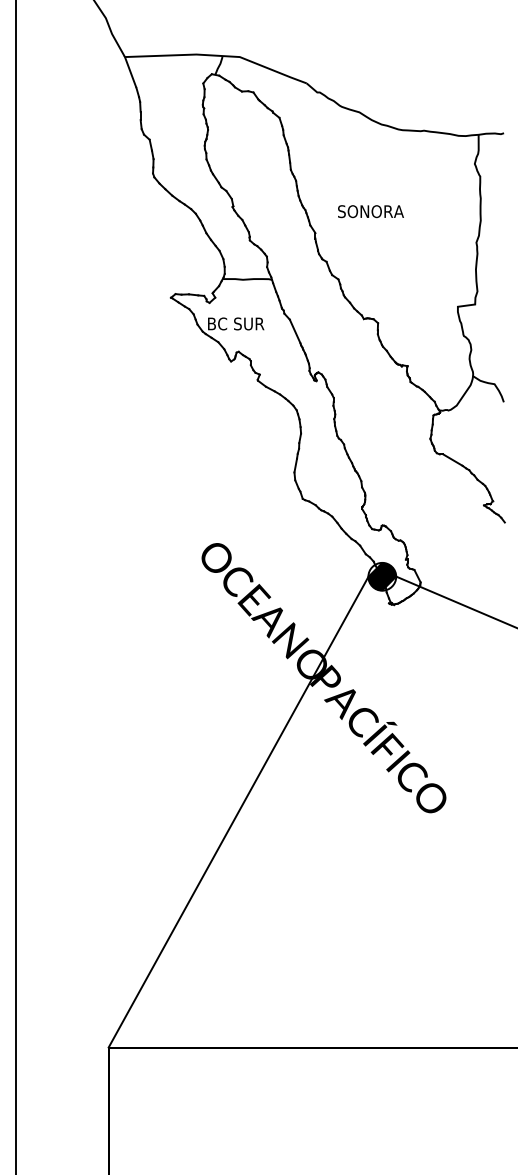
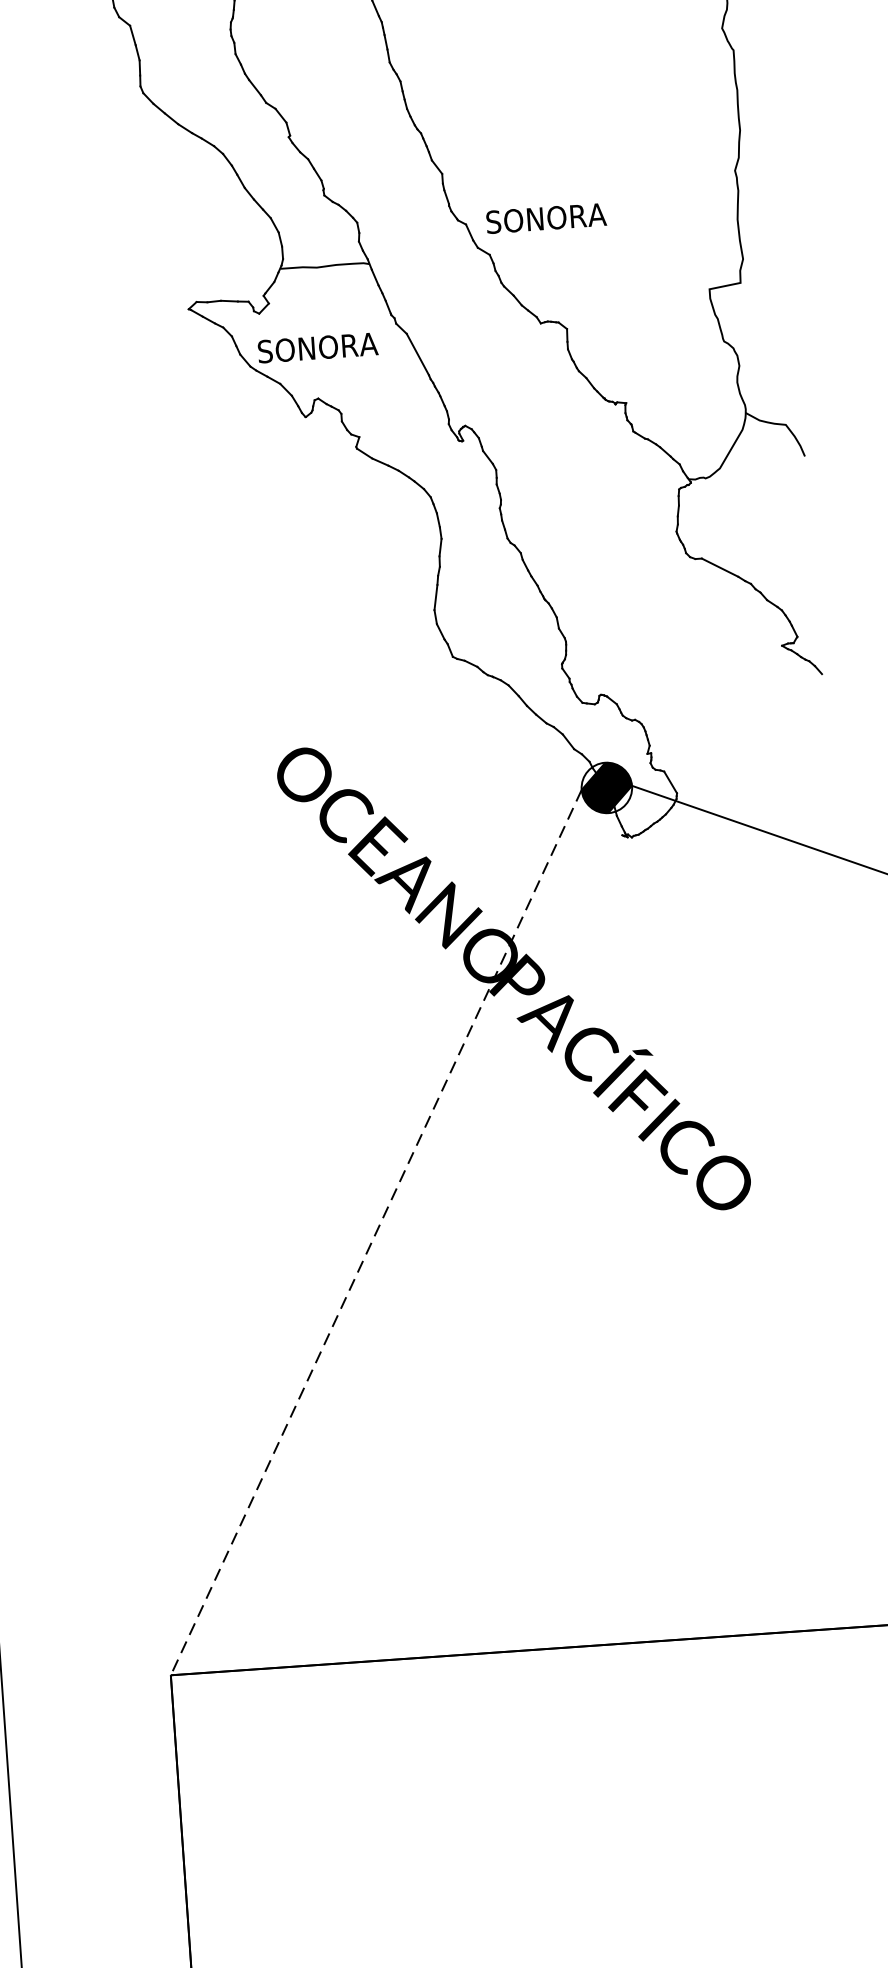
text: (370, 211) -> (545, 218), moved
text: (240, 323) -> (317, 347), BC SUR -> SONORA
line: (238, 812) -> (376, 1233), solid -> dashed

